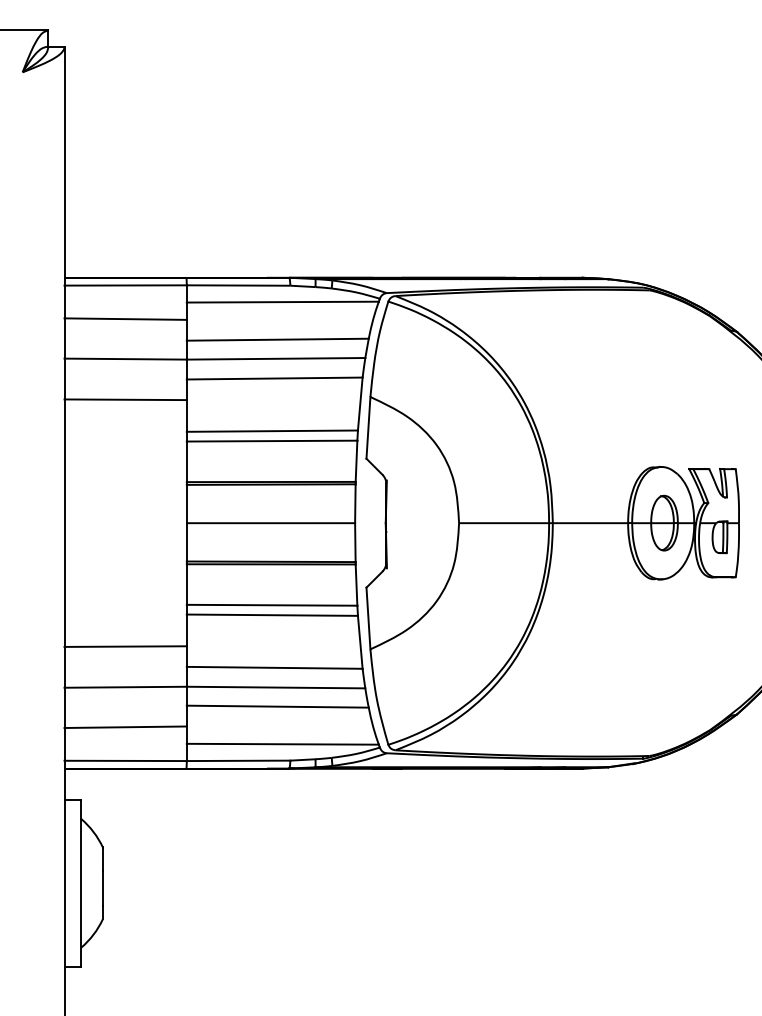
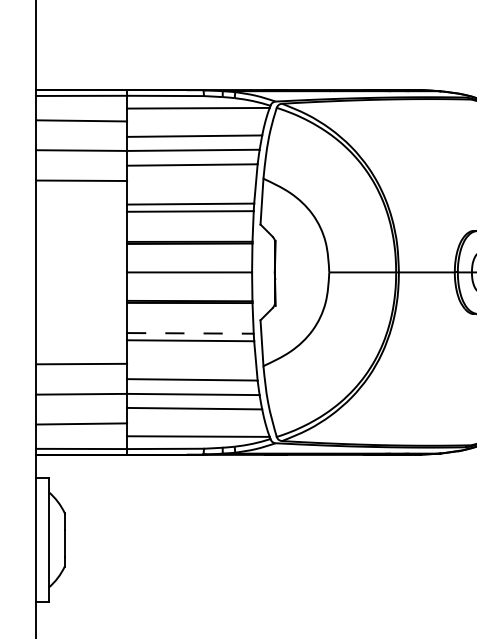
line: (272, 605) -> (190, 333), solid -> dashed

